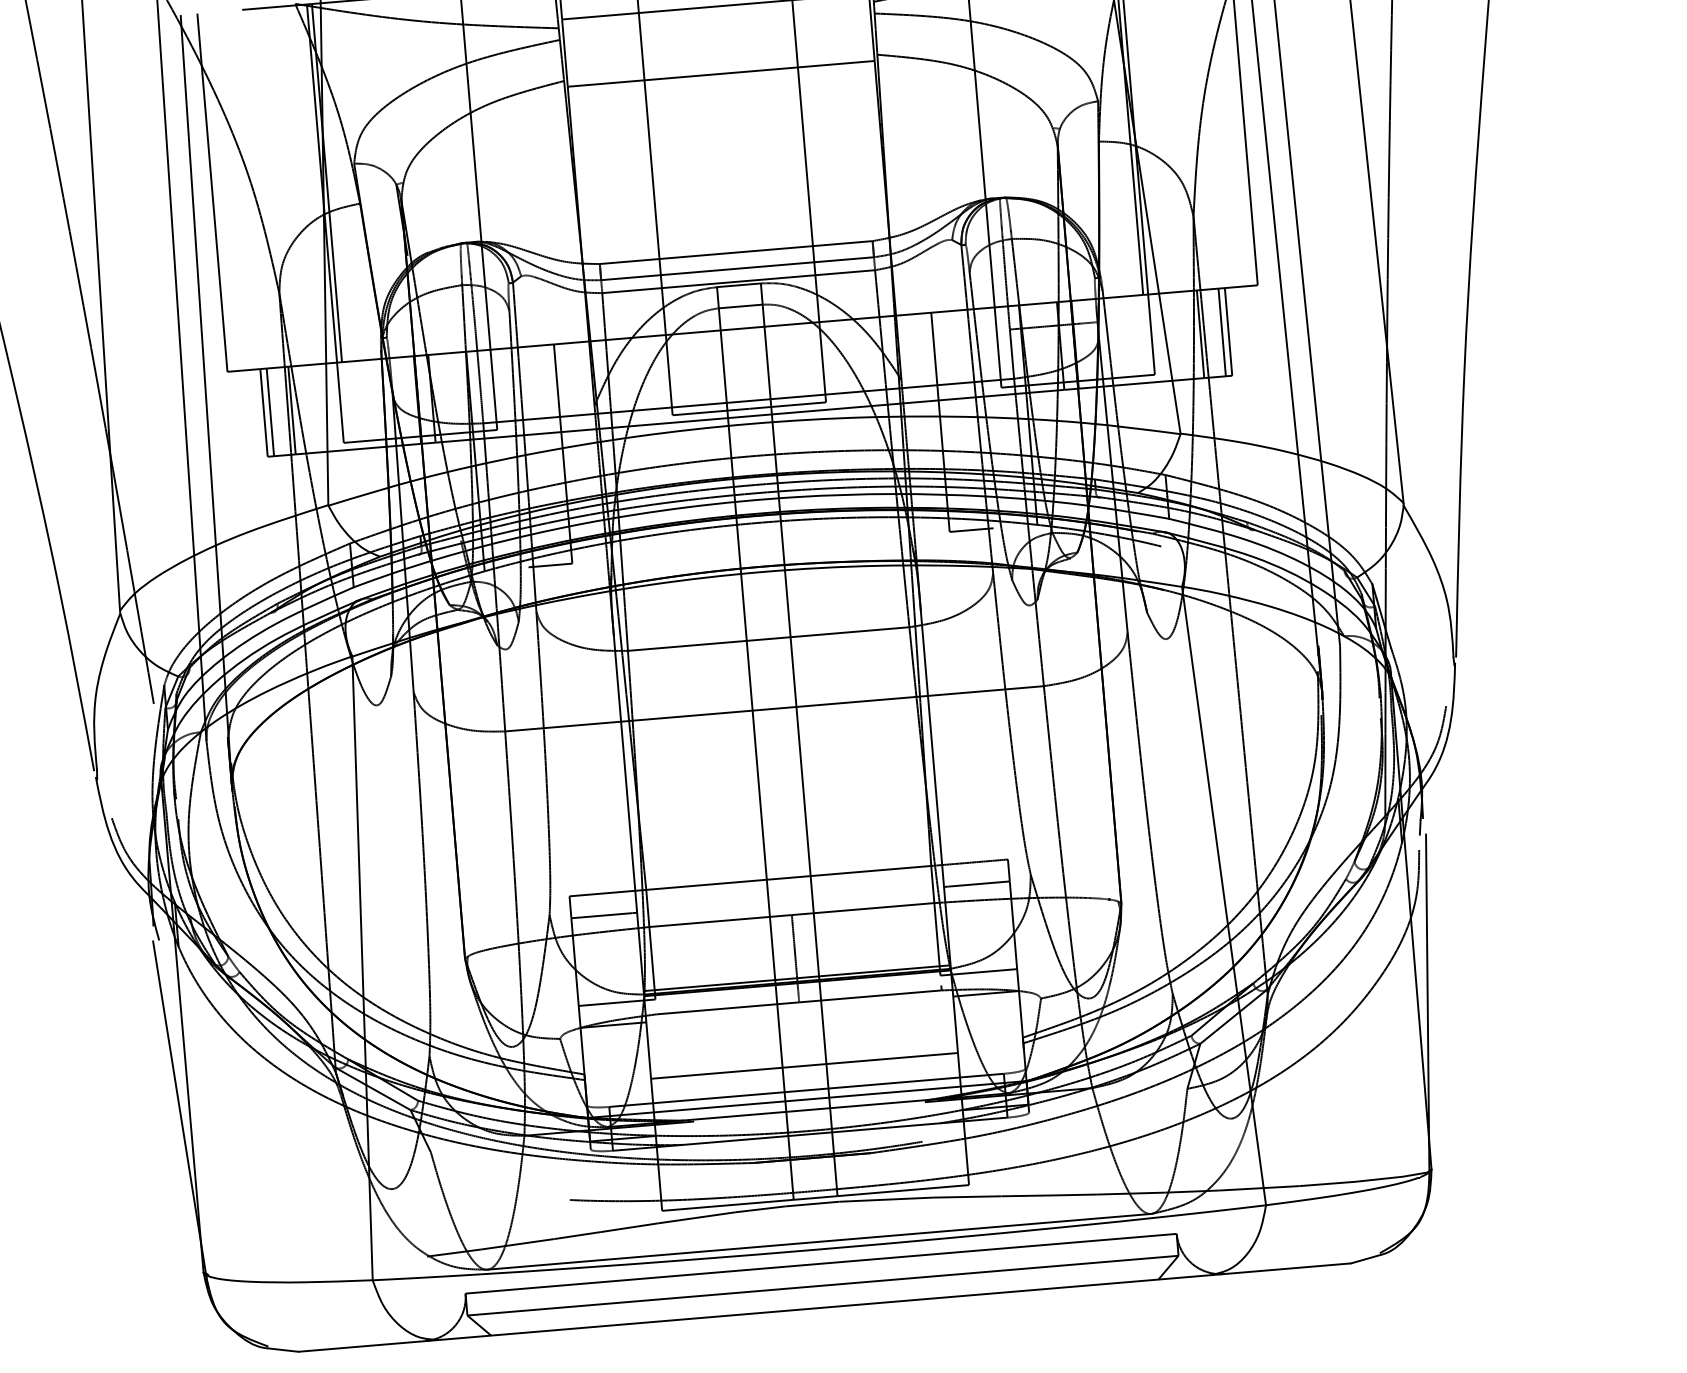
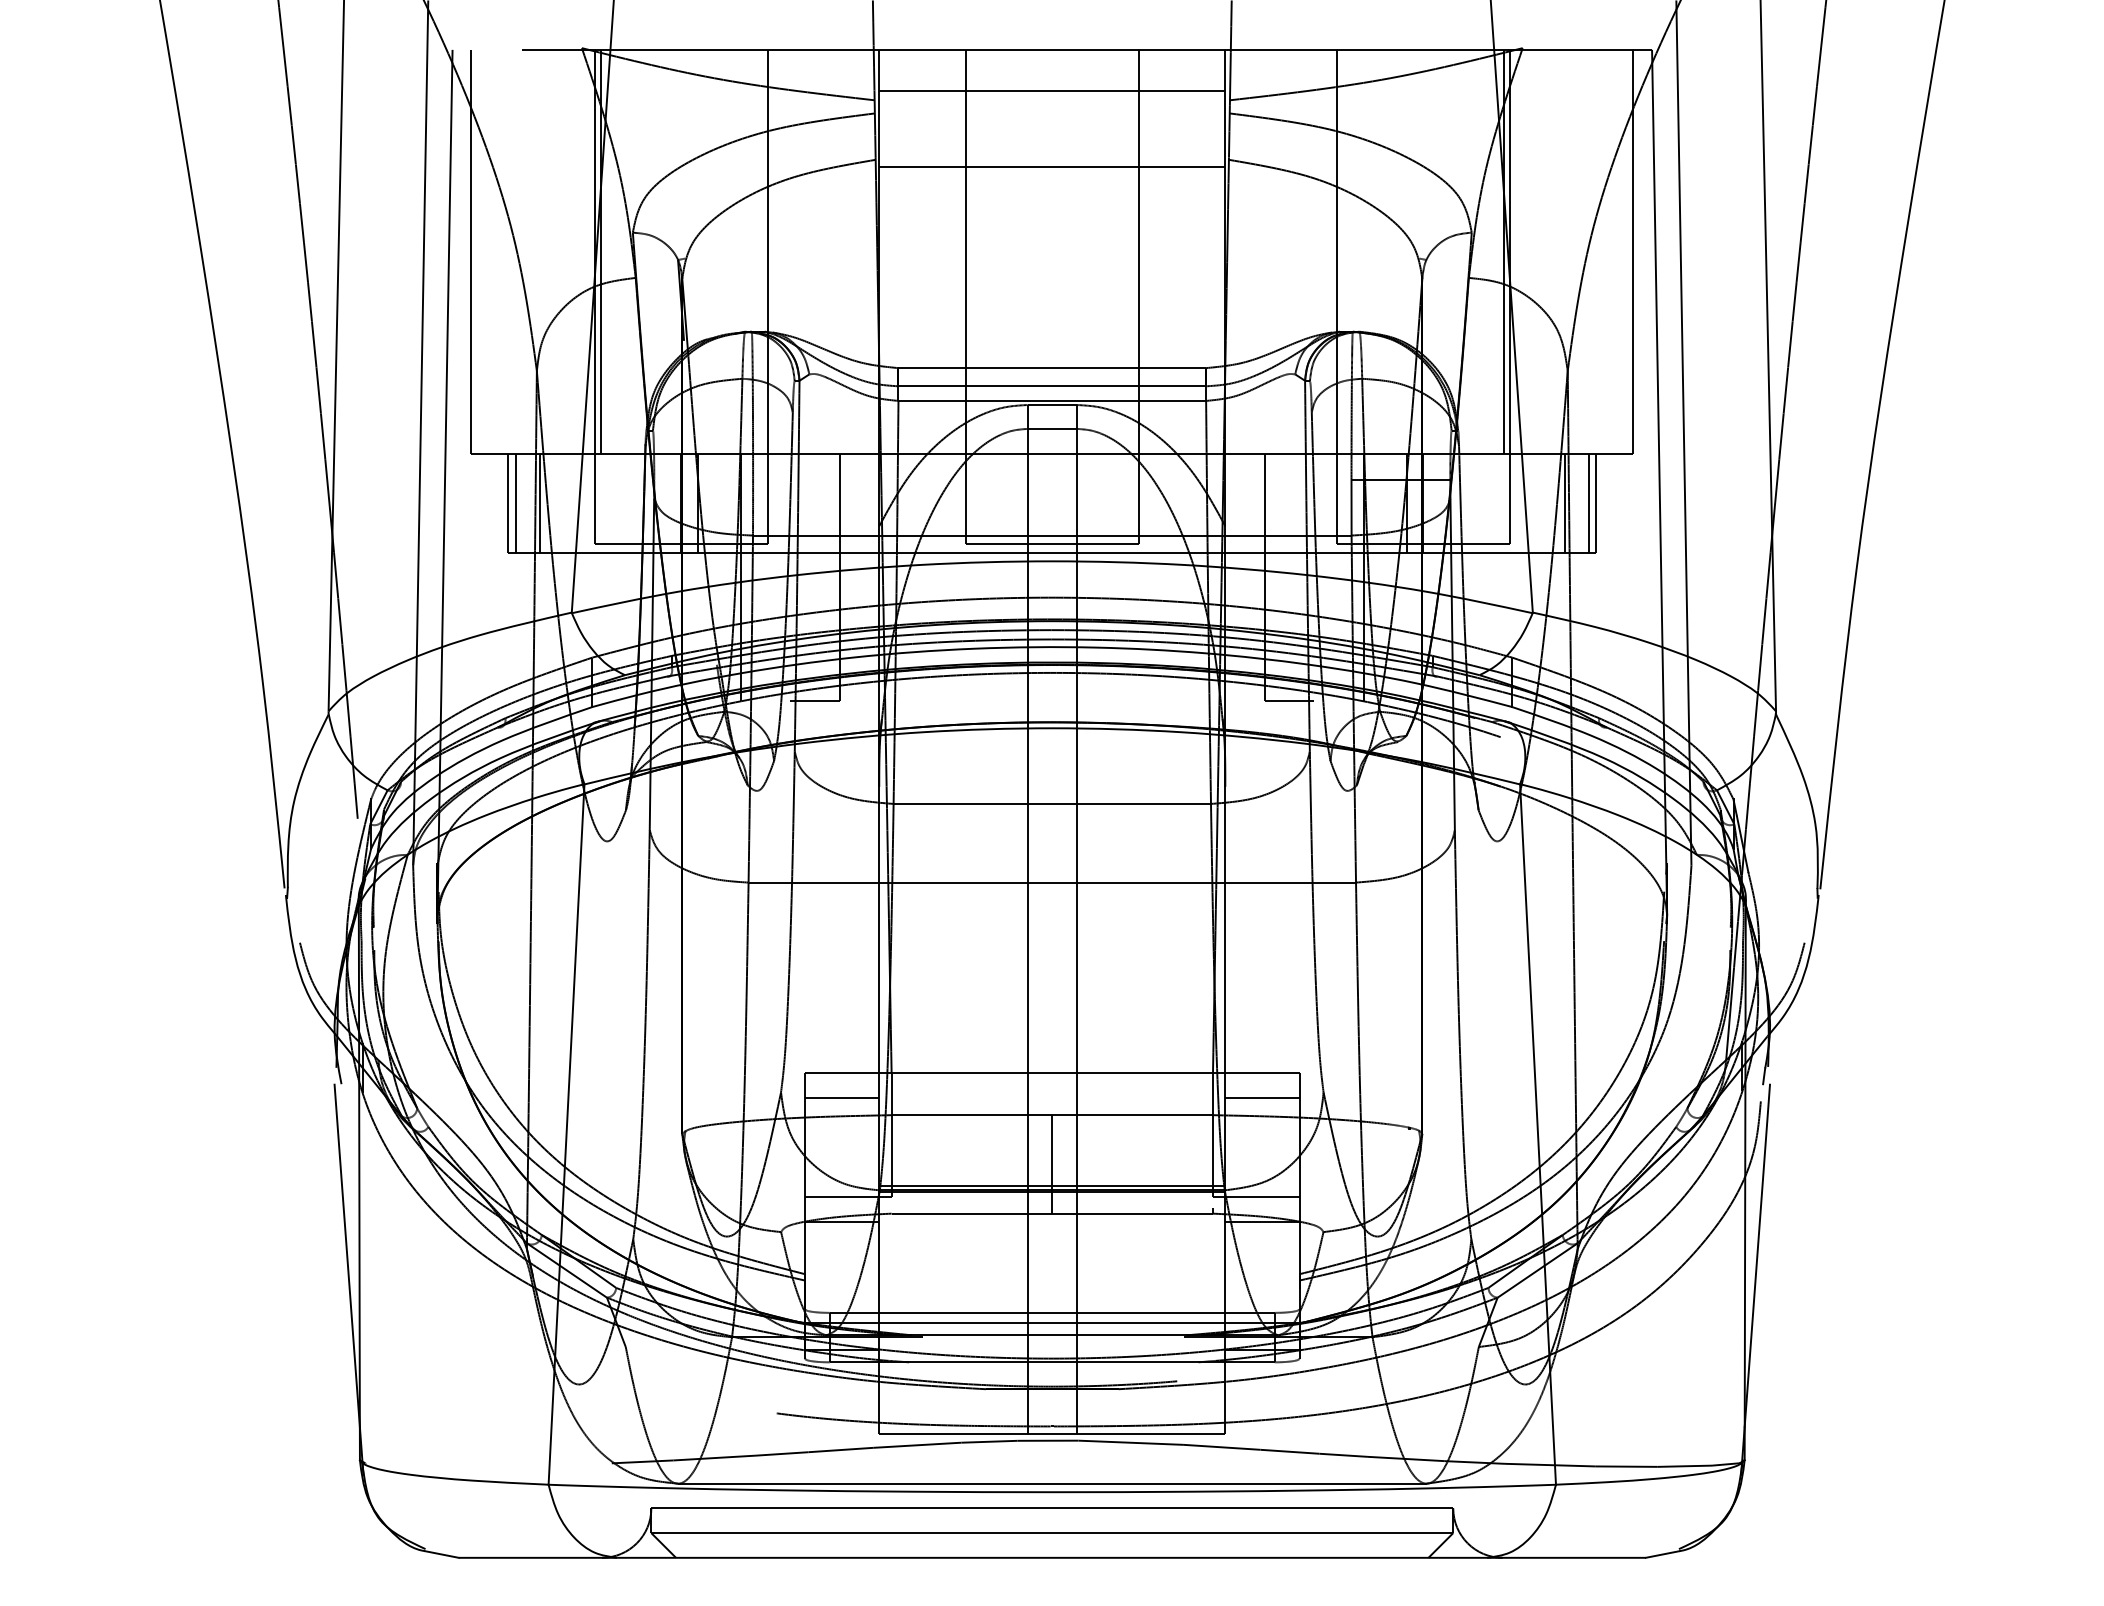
line: (804, 1066) -> (1052, 1285), removed

